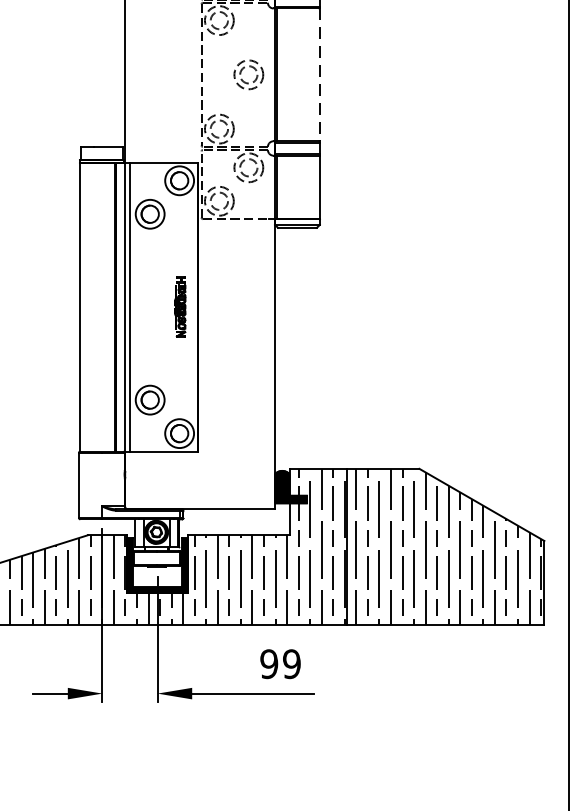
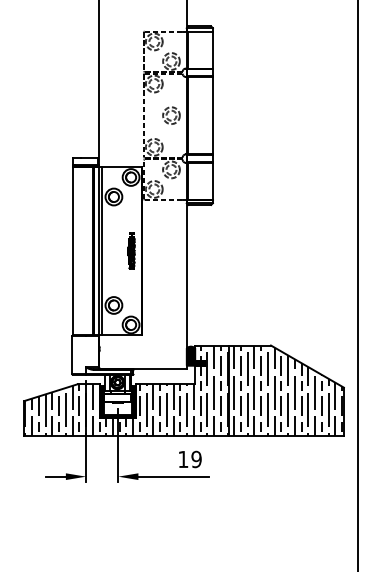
line: (319, 74) -> (212, 115), dashed -> solid
text: (269, 664) -> (183, 459), 99 -> 19

